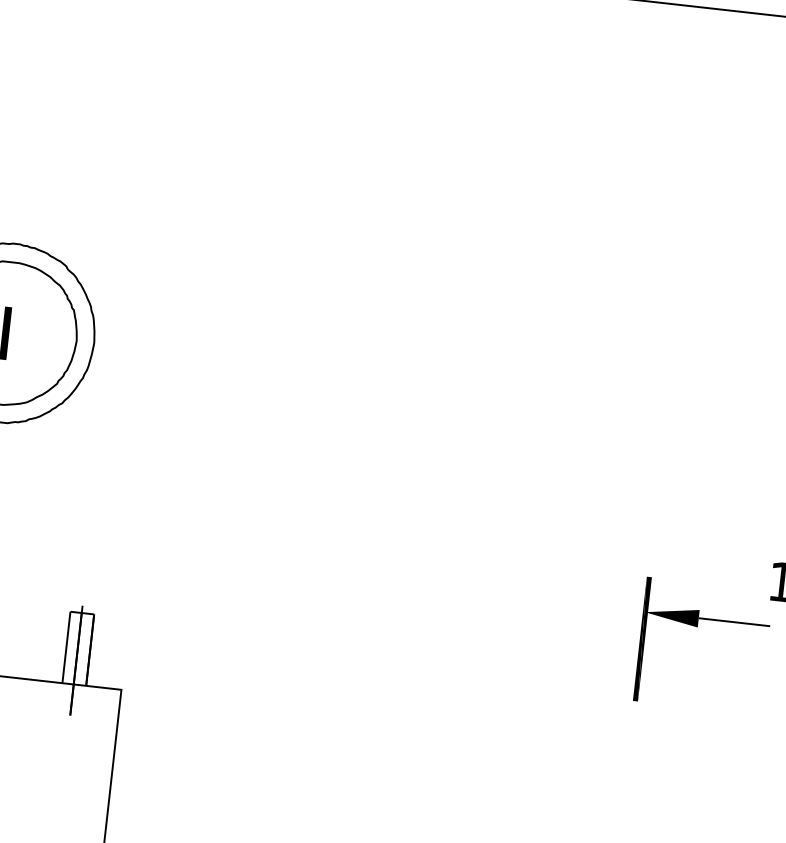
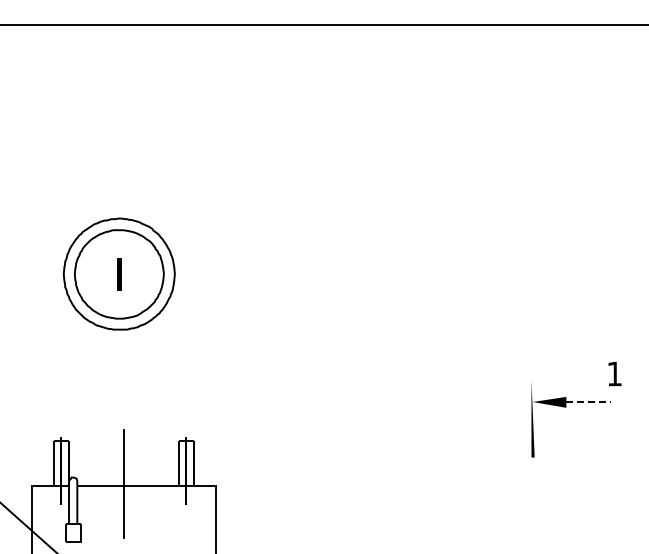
line: (735, 623) -> (589, 402), solid -> dashed
fill: (641, 638) -> (532, 418), removed

